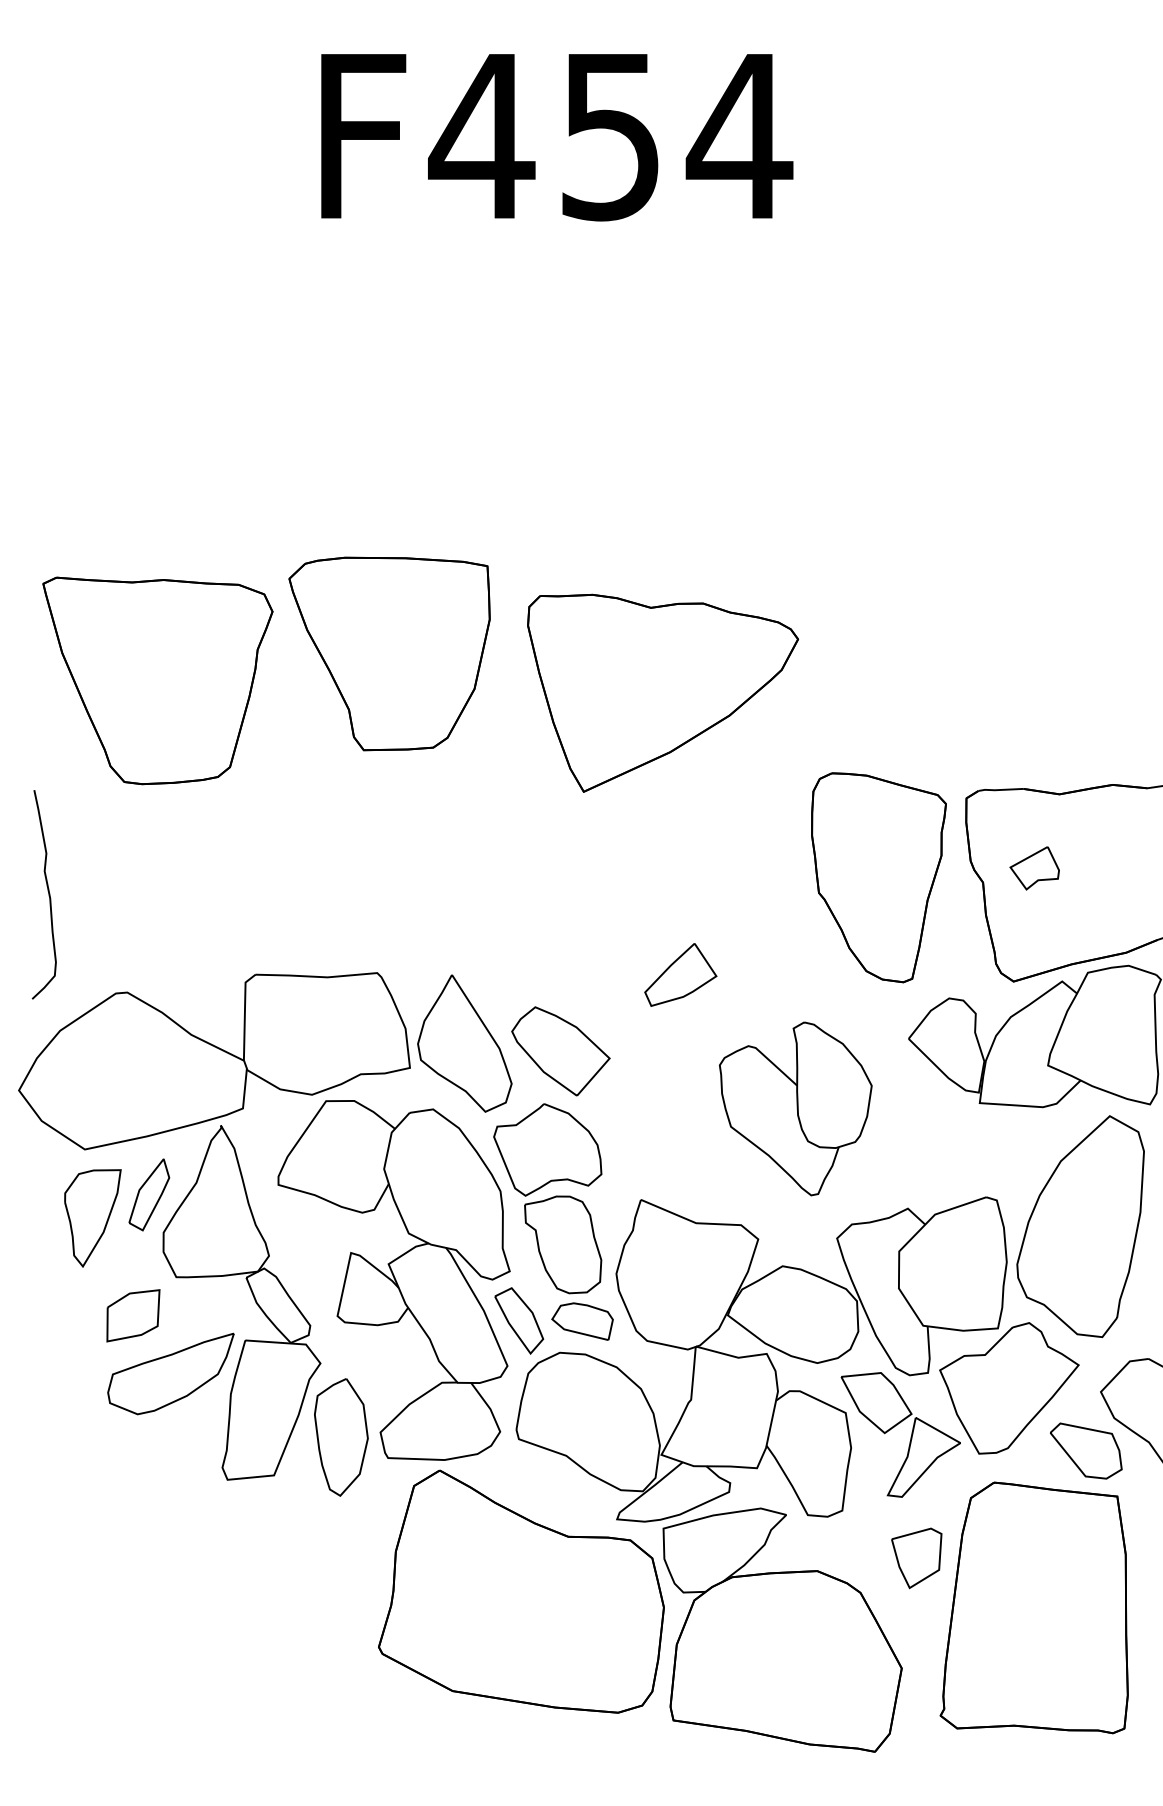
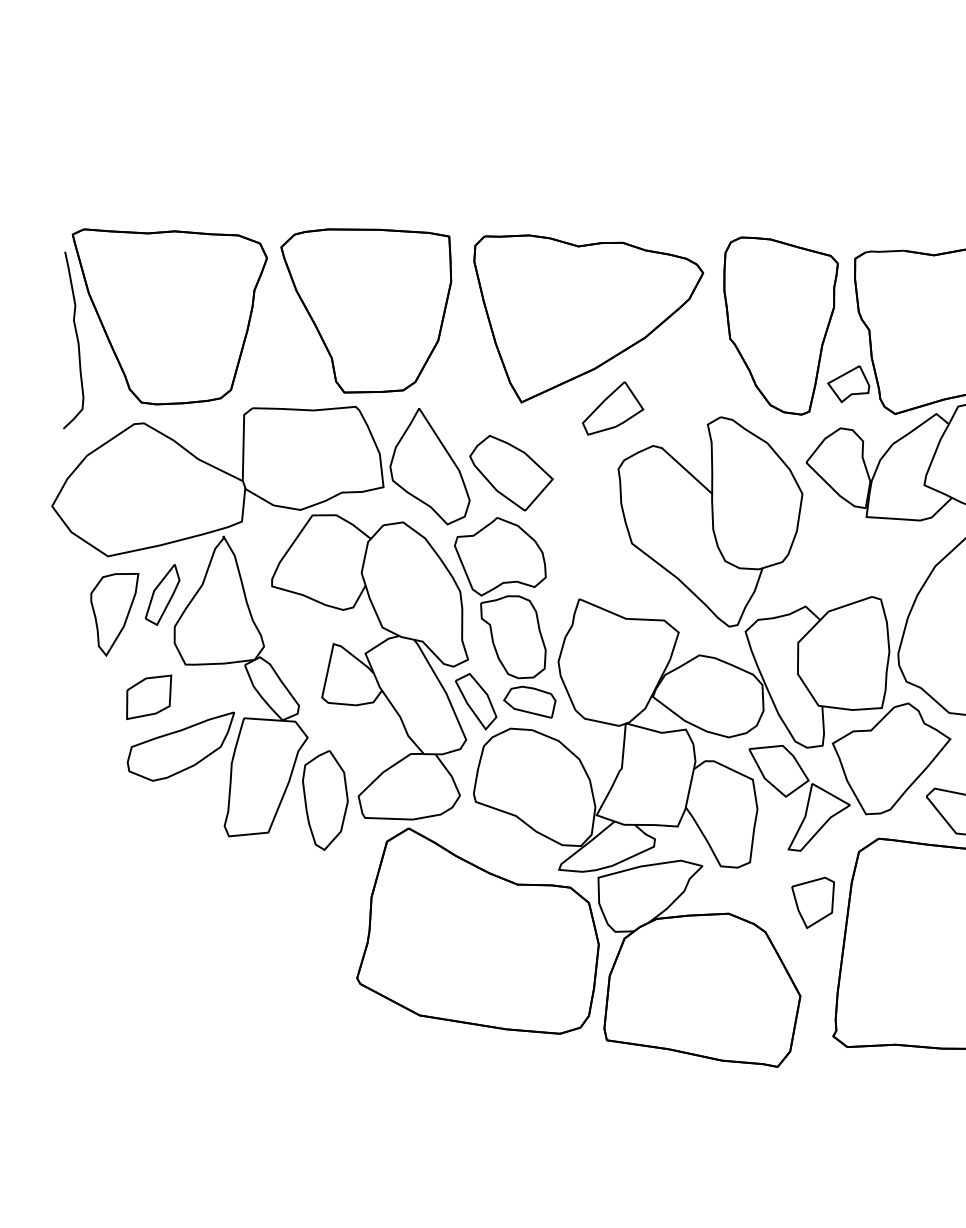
part: (389, 653) -> (366, 310), moved
part: (157, 680) -> (169, 316), moved
part: (662, 692) -> (588, 318), moved
part: (1034, 868) -> (848, 384), moved
part: (795, 1108) -> (710, 521), size x1.43

